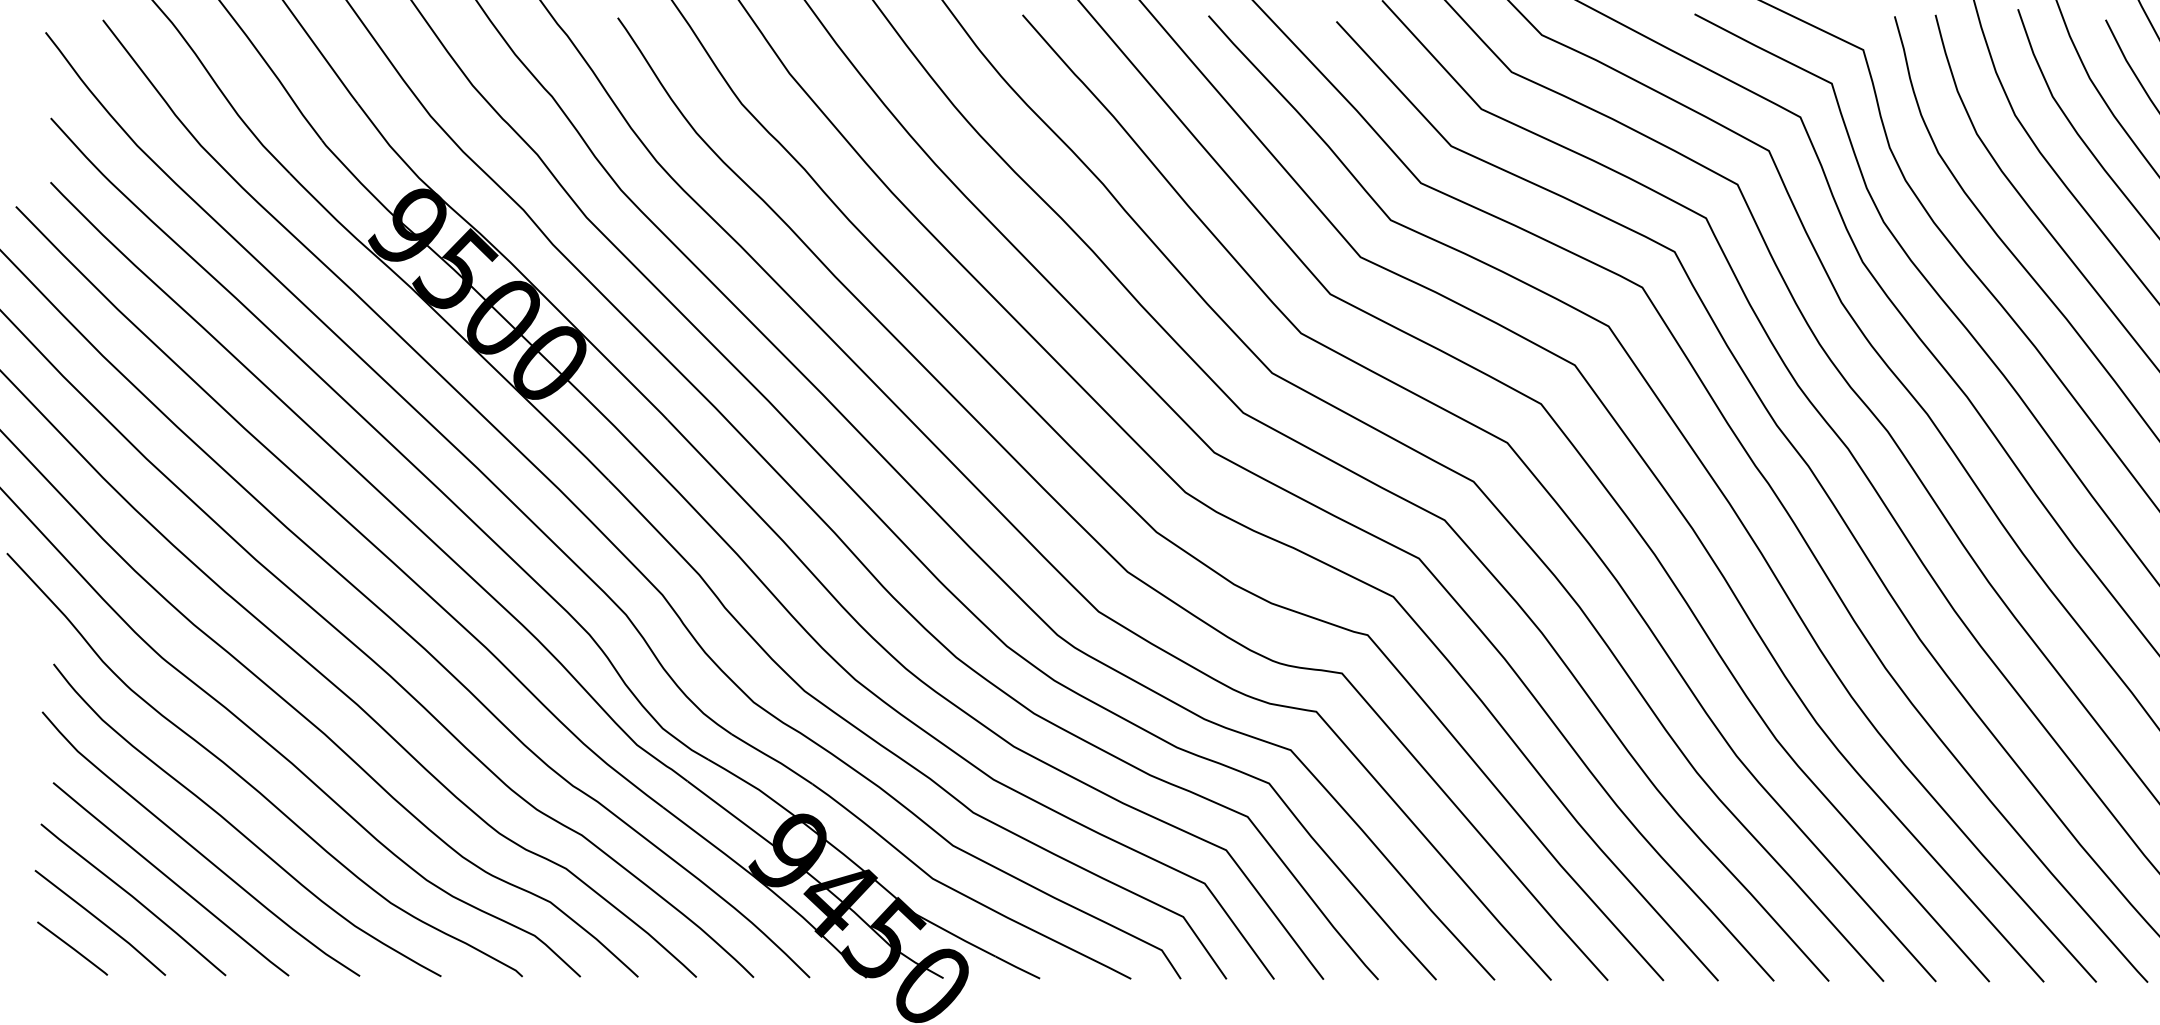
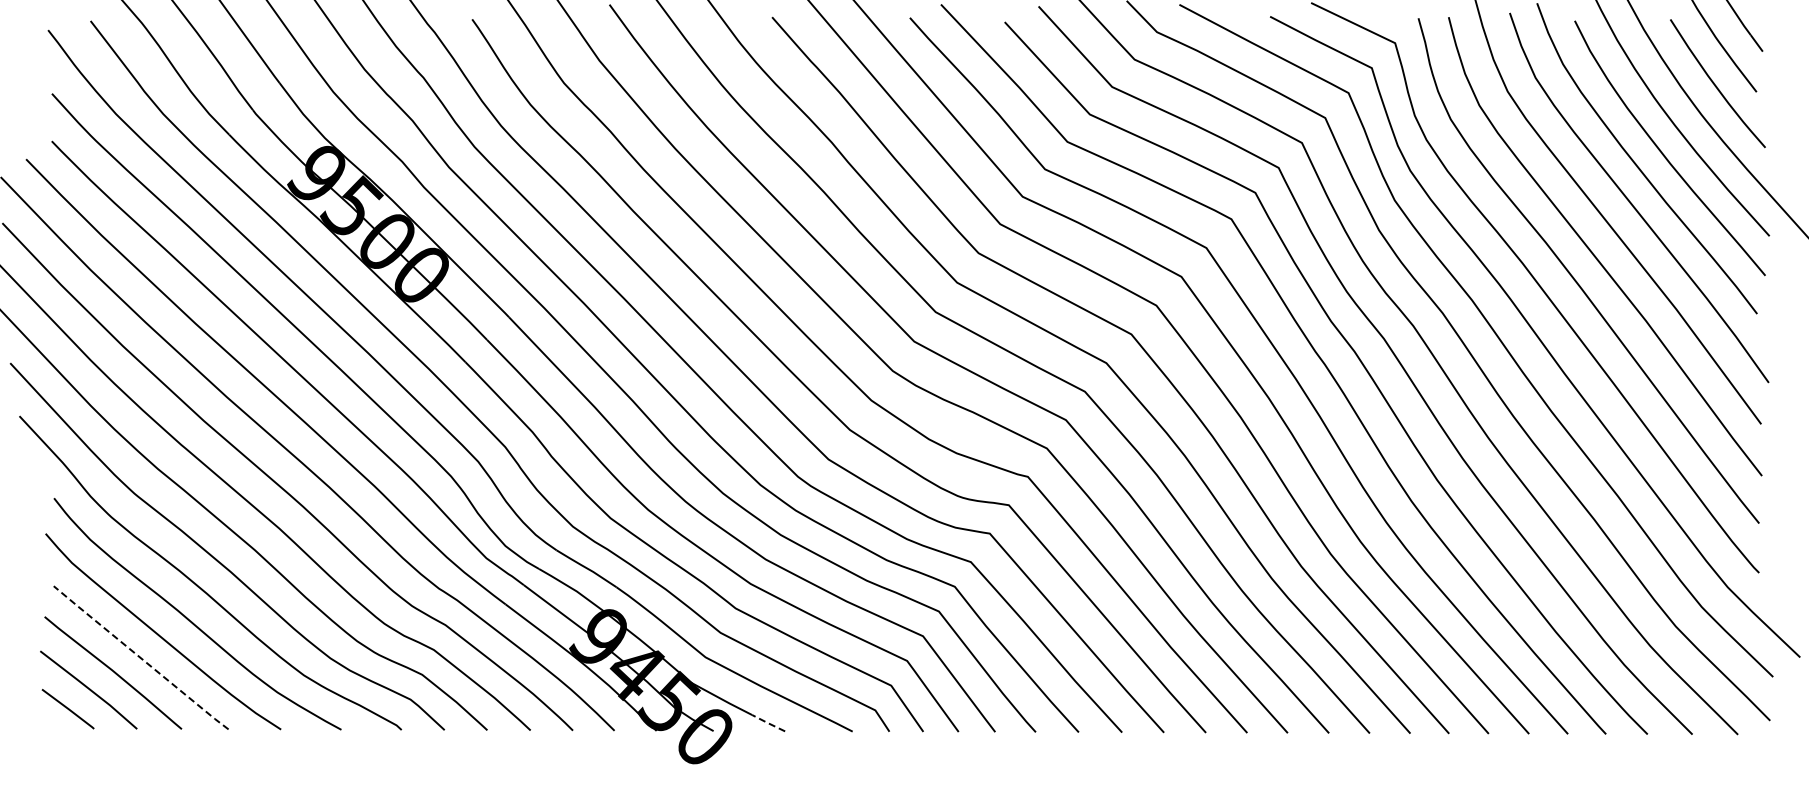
line: (171, 880) -> (141, 658), solid -> dashed
line: (1016, 966) -> (767, 722), solid -> dashed

